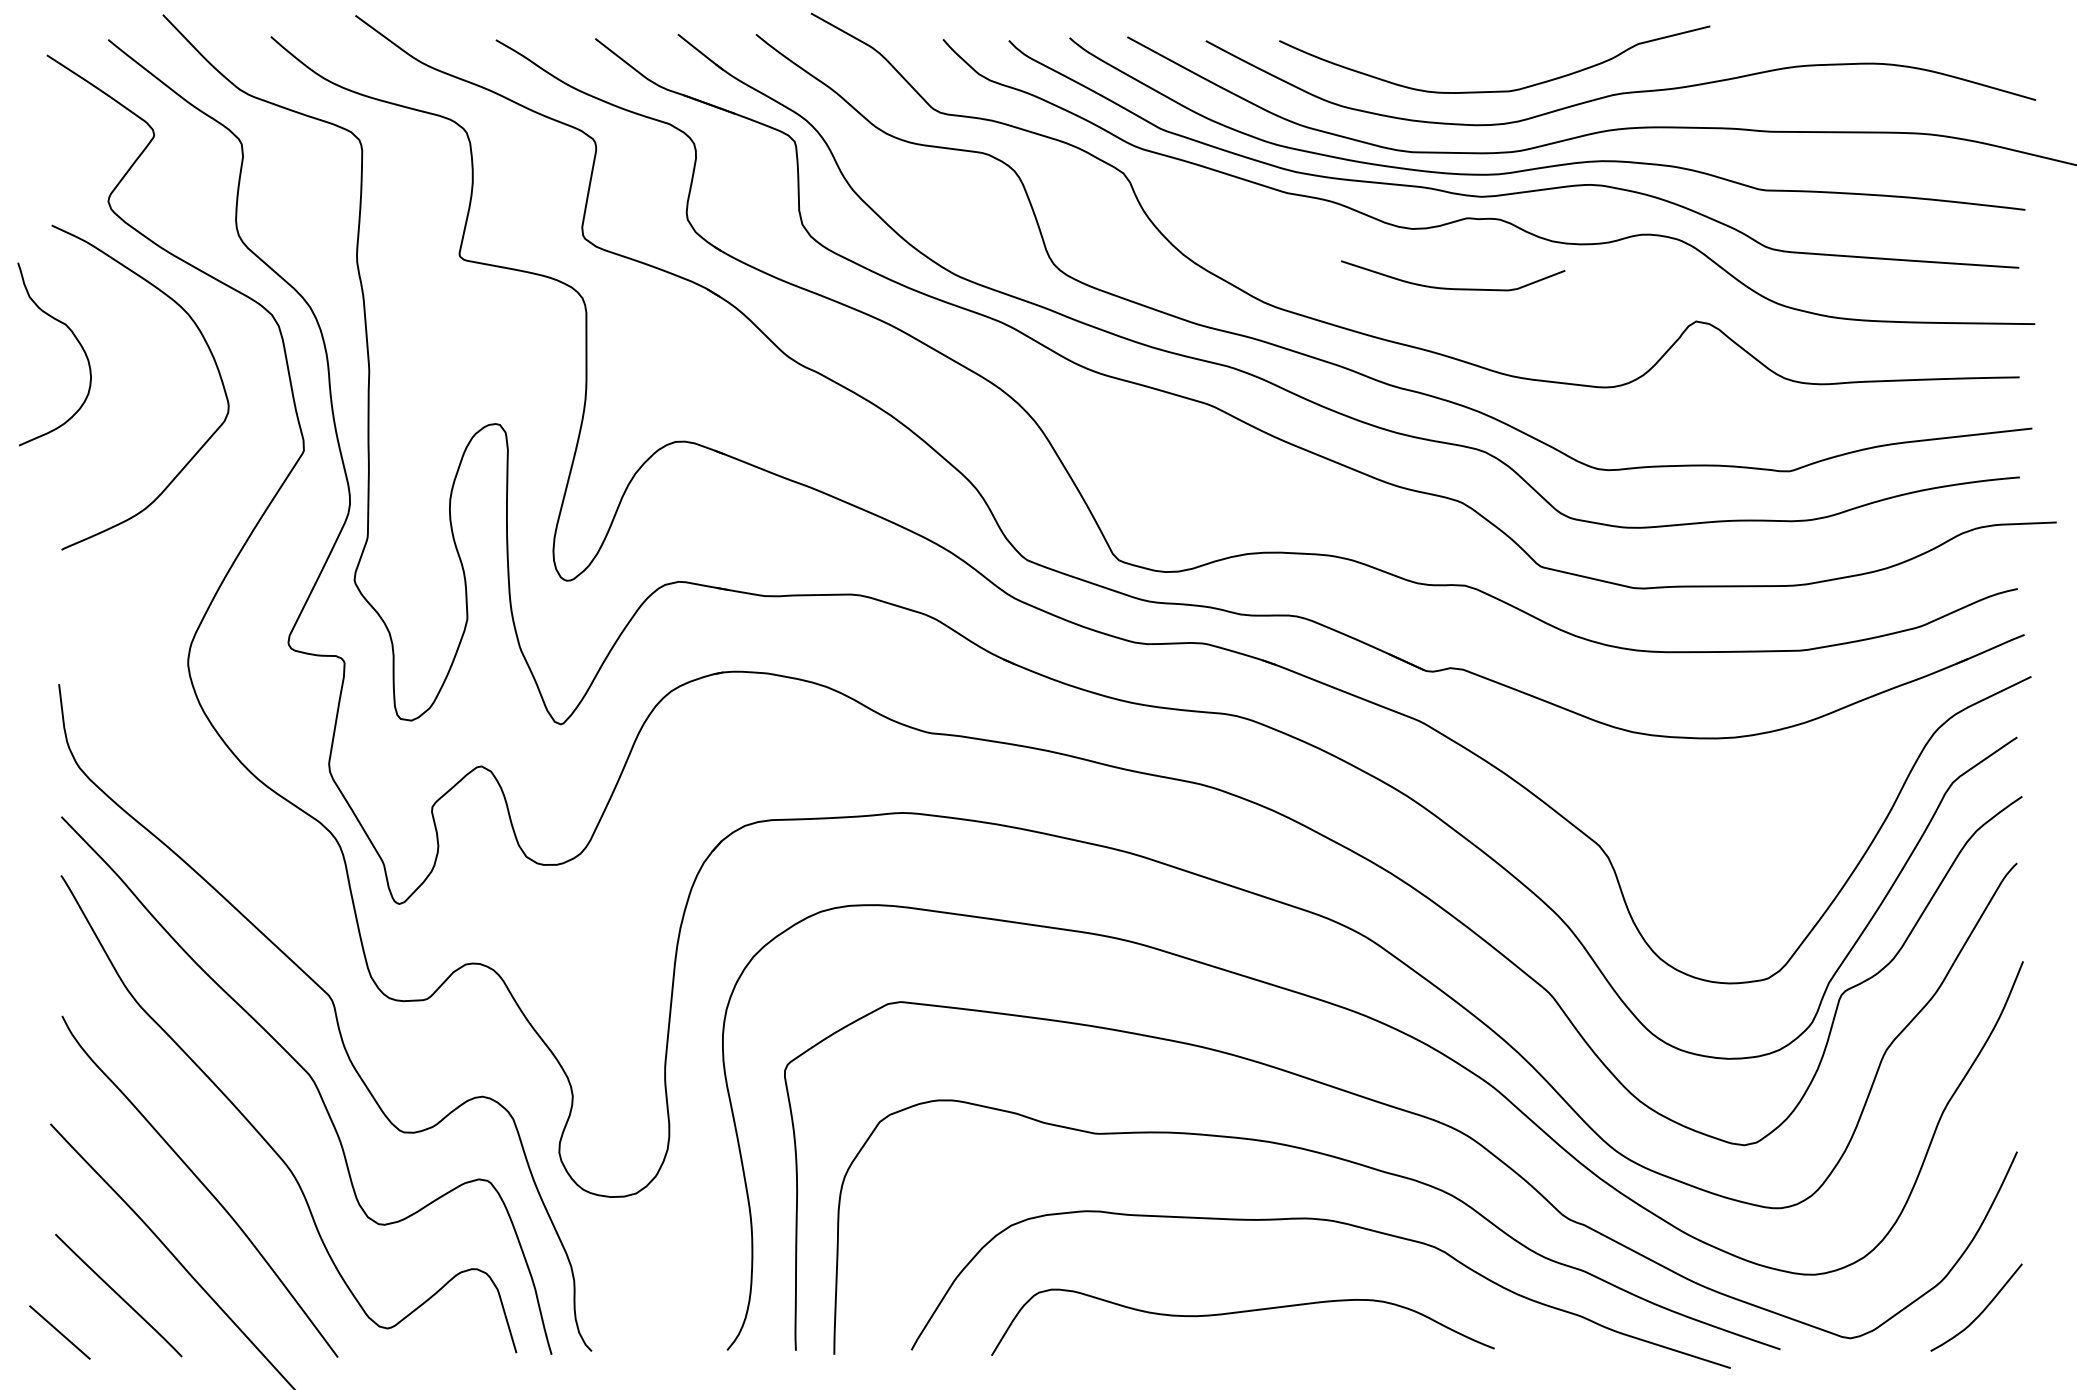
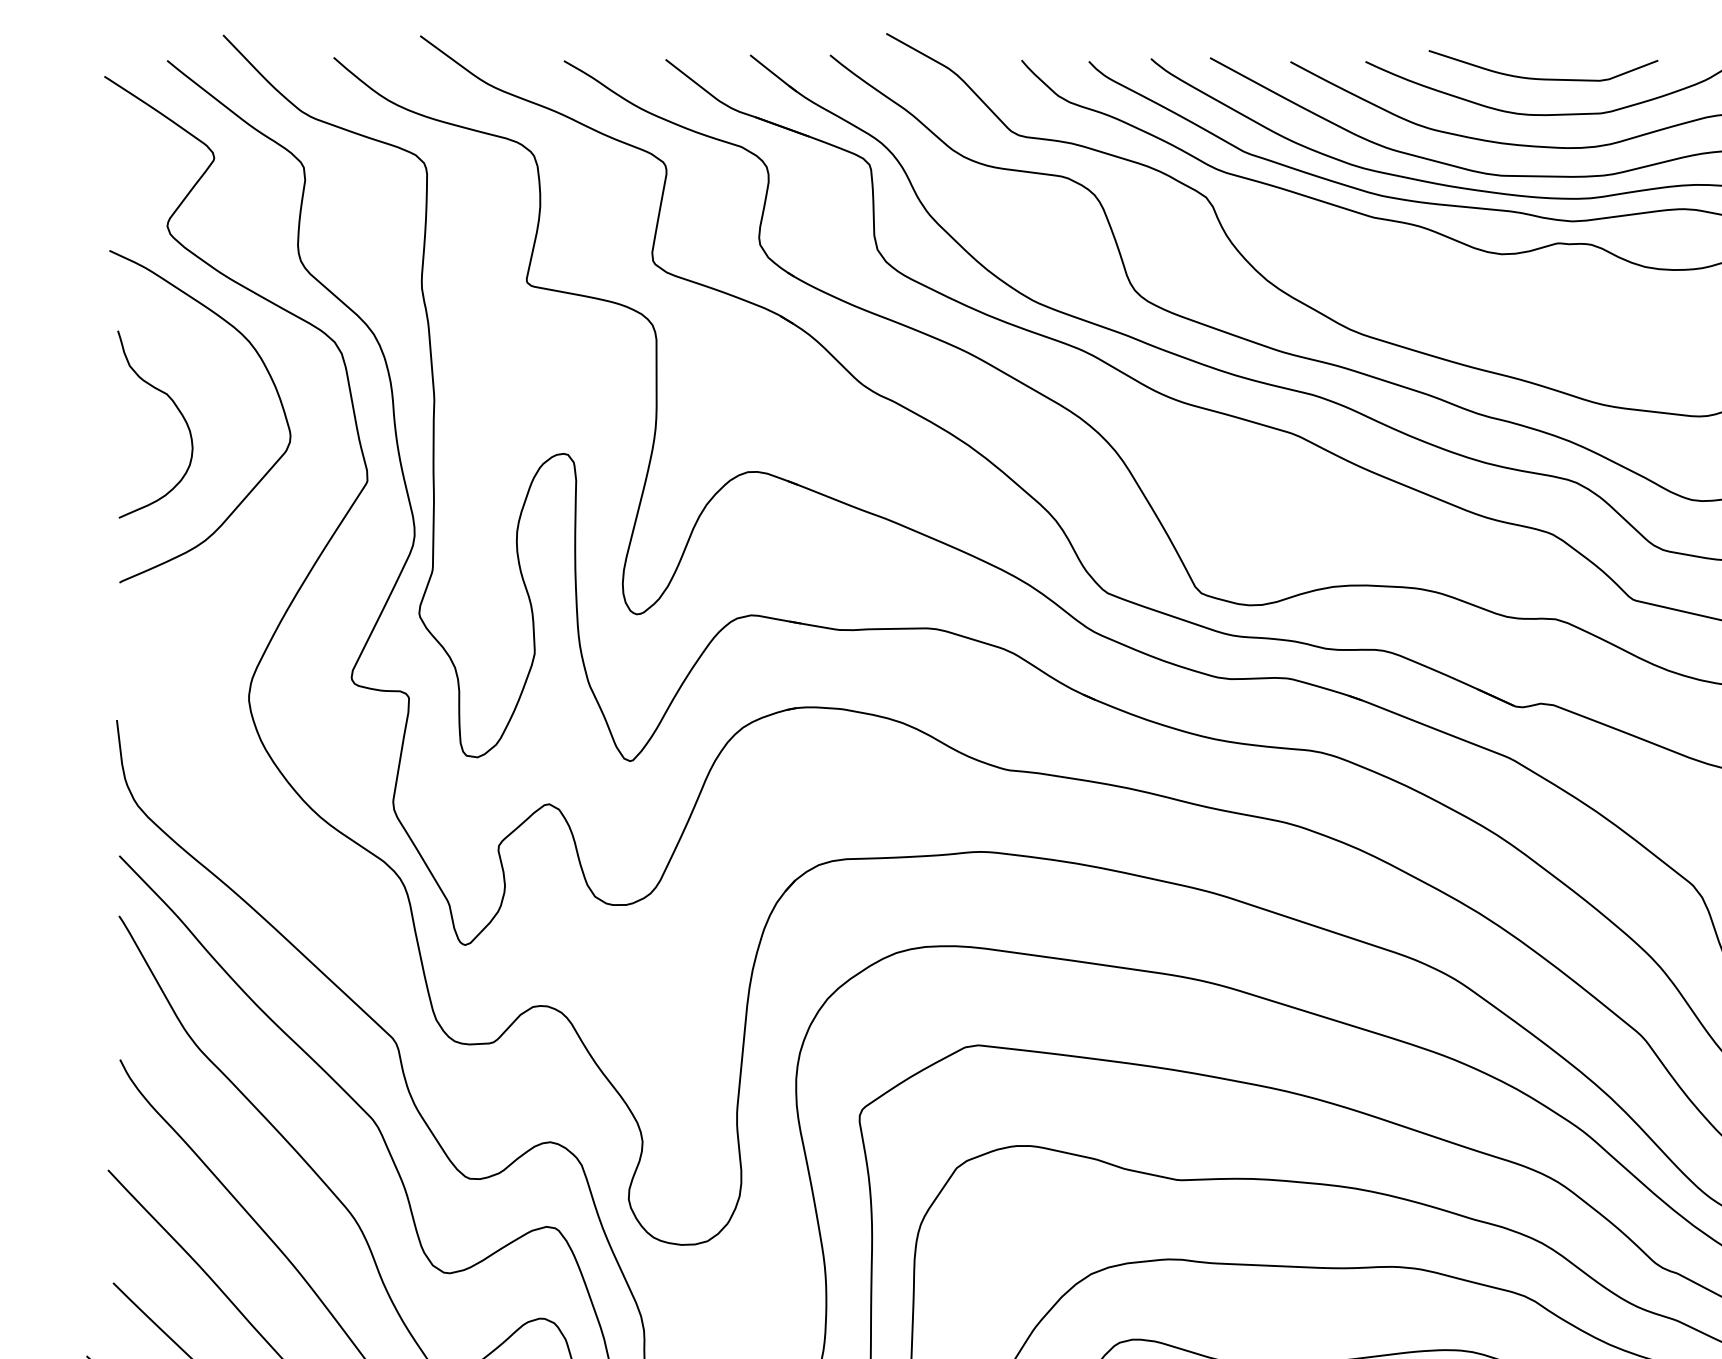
curve: (1453, 288) -> (1543, 78), moved
curve: (76, 340) -> (177, 410), moved

